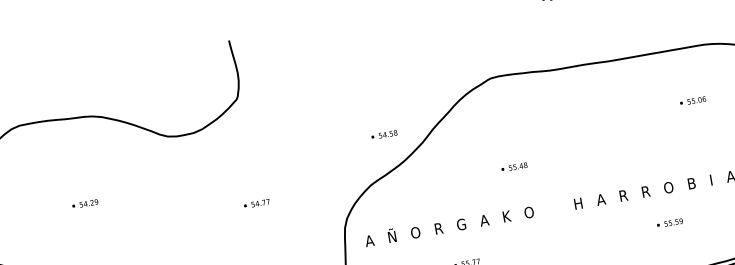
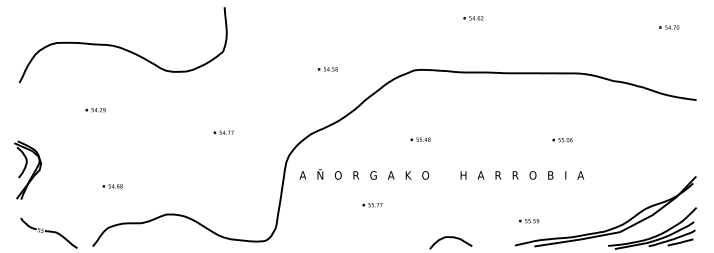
part: (692, 101) -> (562, 140), moved
part: (383, 135) -> (327, 69), moved
part: (670, 223) -> (529, 221), moved

